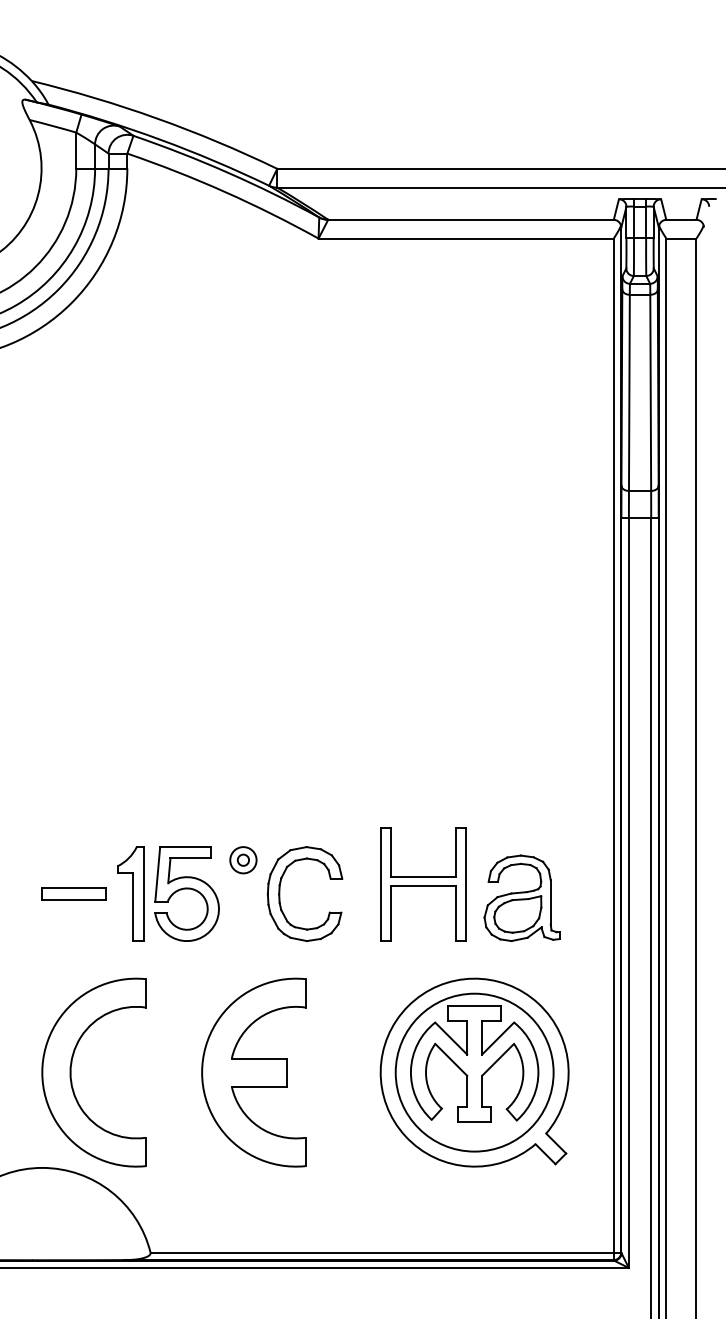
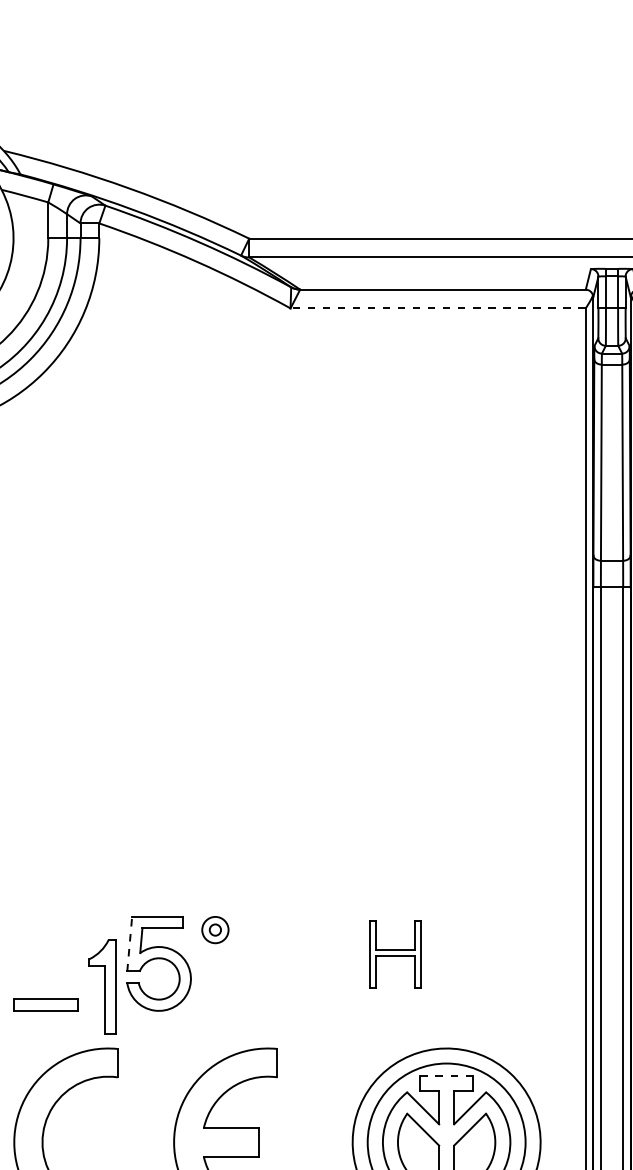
line: (466, 238) -> (438, 308), solid -> dashed
line: (157, 873) -> (129, 943), solid -> dashed
part: (423, 884) -> (395, 954), size x0.6
part: (73, 893) -> (45, 1004), moved
part: (130, 893) -> (102, 986), moved
part: (280, 893) -> (252, 963), removed
part: (521, 897) -> (493, 967), removed
line: (475, 1005) -> (447, 1075), solid -> dashed

